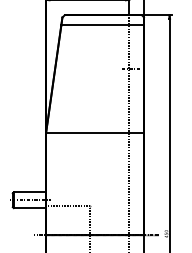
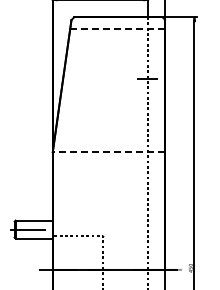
line: (102, 24) -> (117, 28), solid -> dashed
line: (94, 133) -> (108, 152), solid -> dashed

